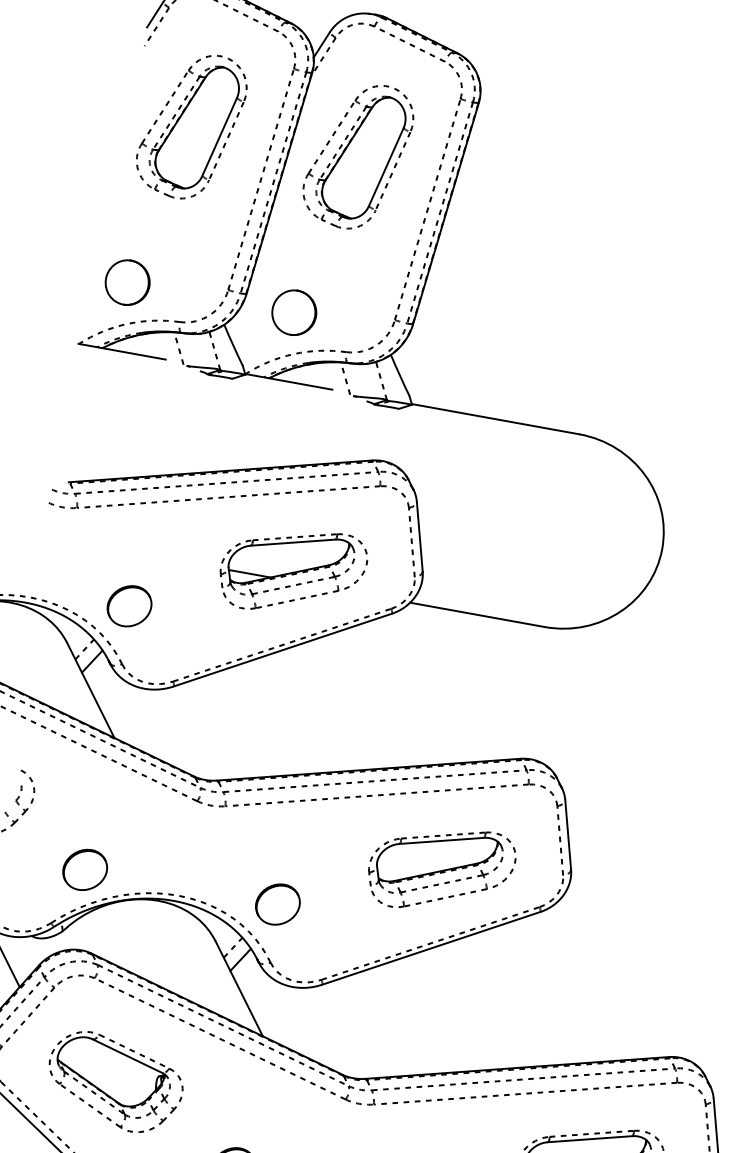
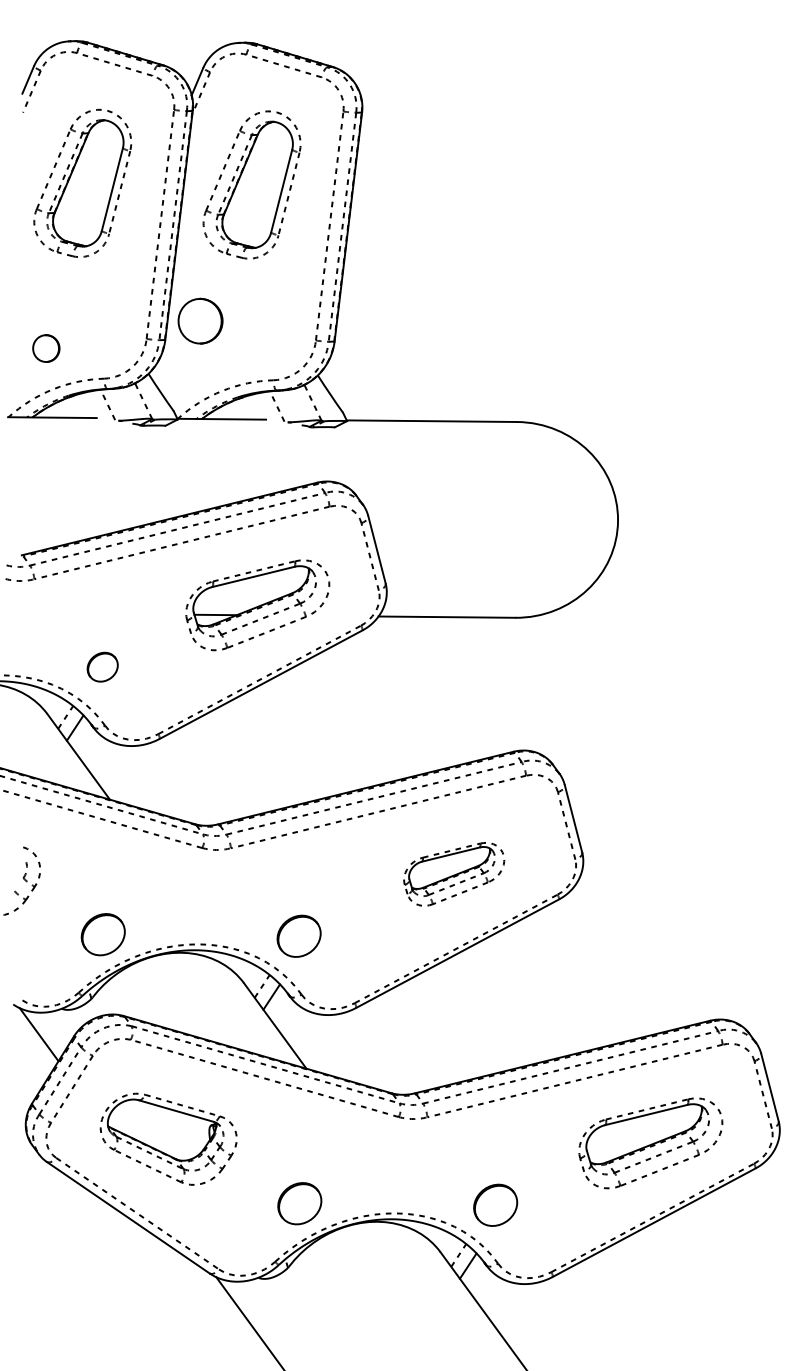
part: (127, 282) -> (46, 348), size x0.6
part: (294, 312) -> (200, 320), moved
part: (129, 605) -> (102, 666), size x0.7
part: (440, 869) -> (453, 874), size x0.7

